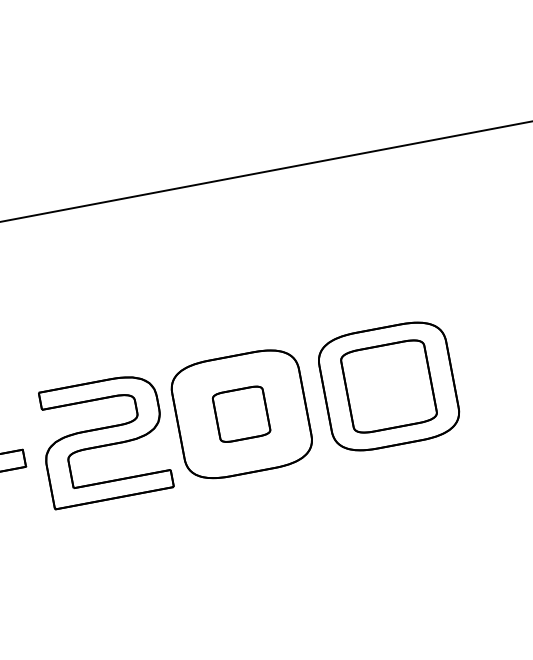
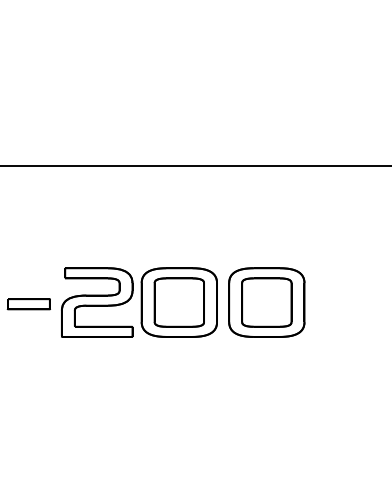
part: (240, 414) -> (178, 302), size x1.67

